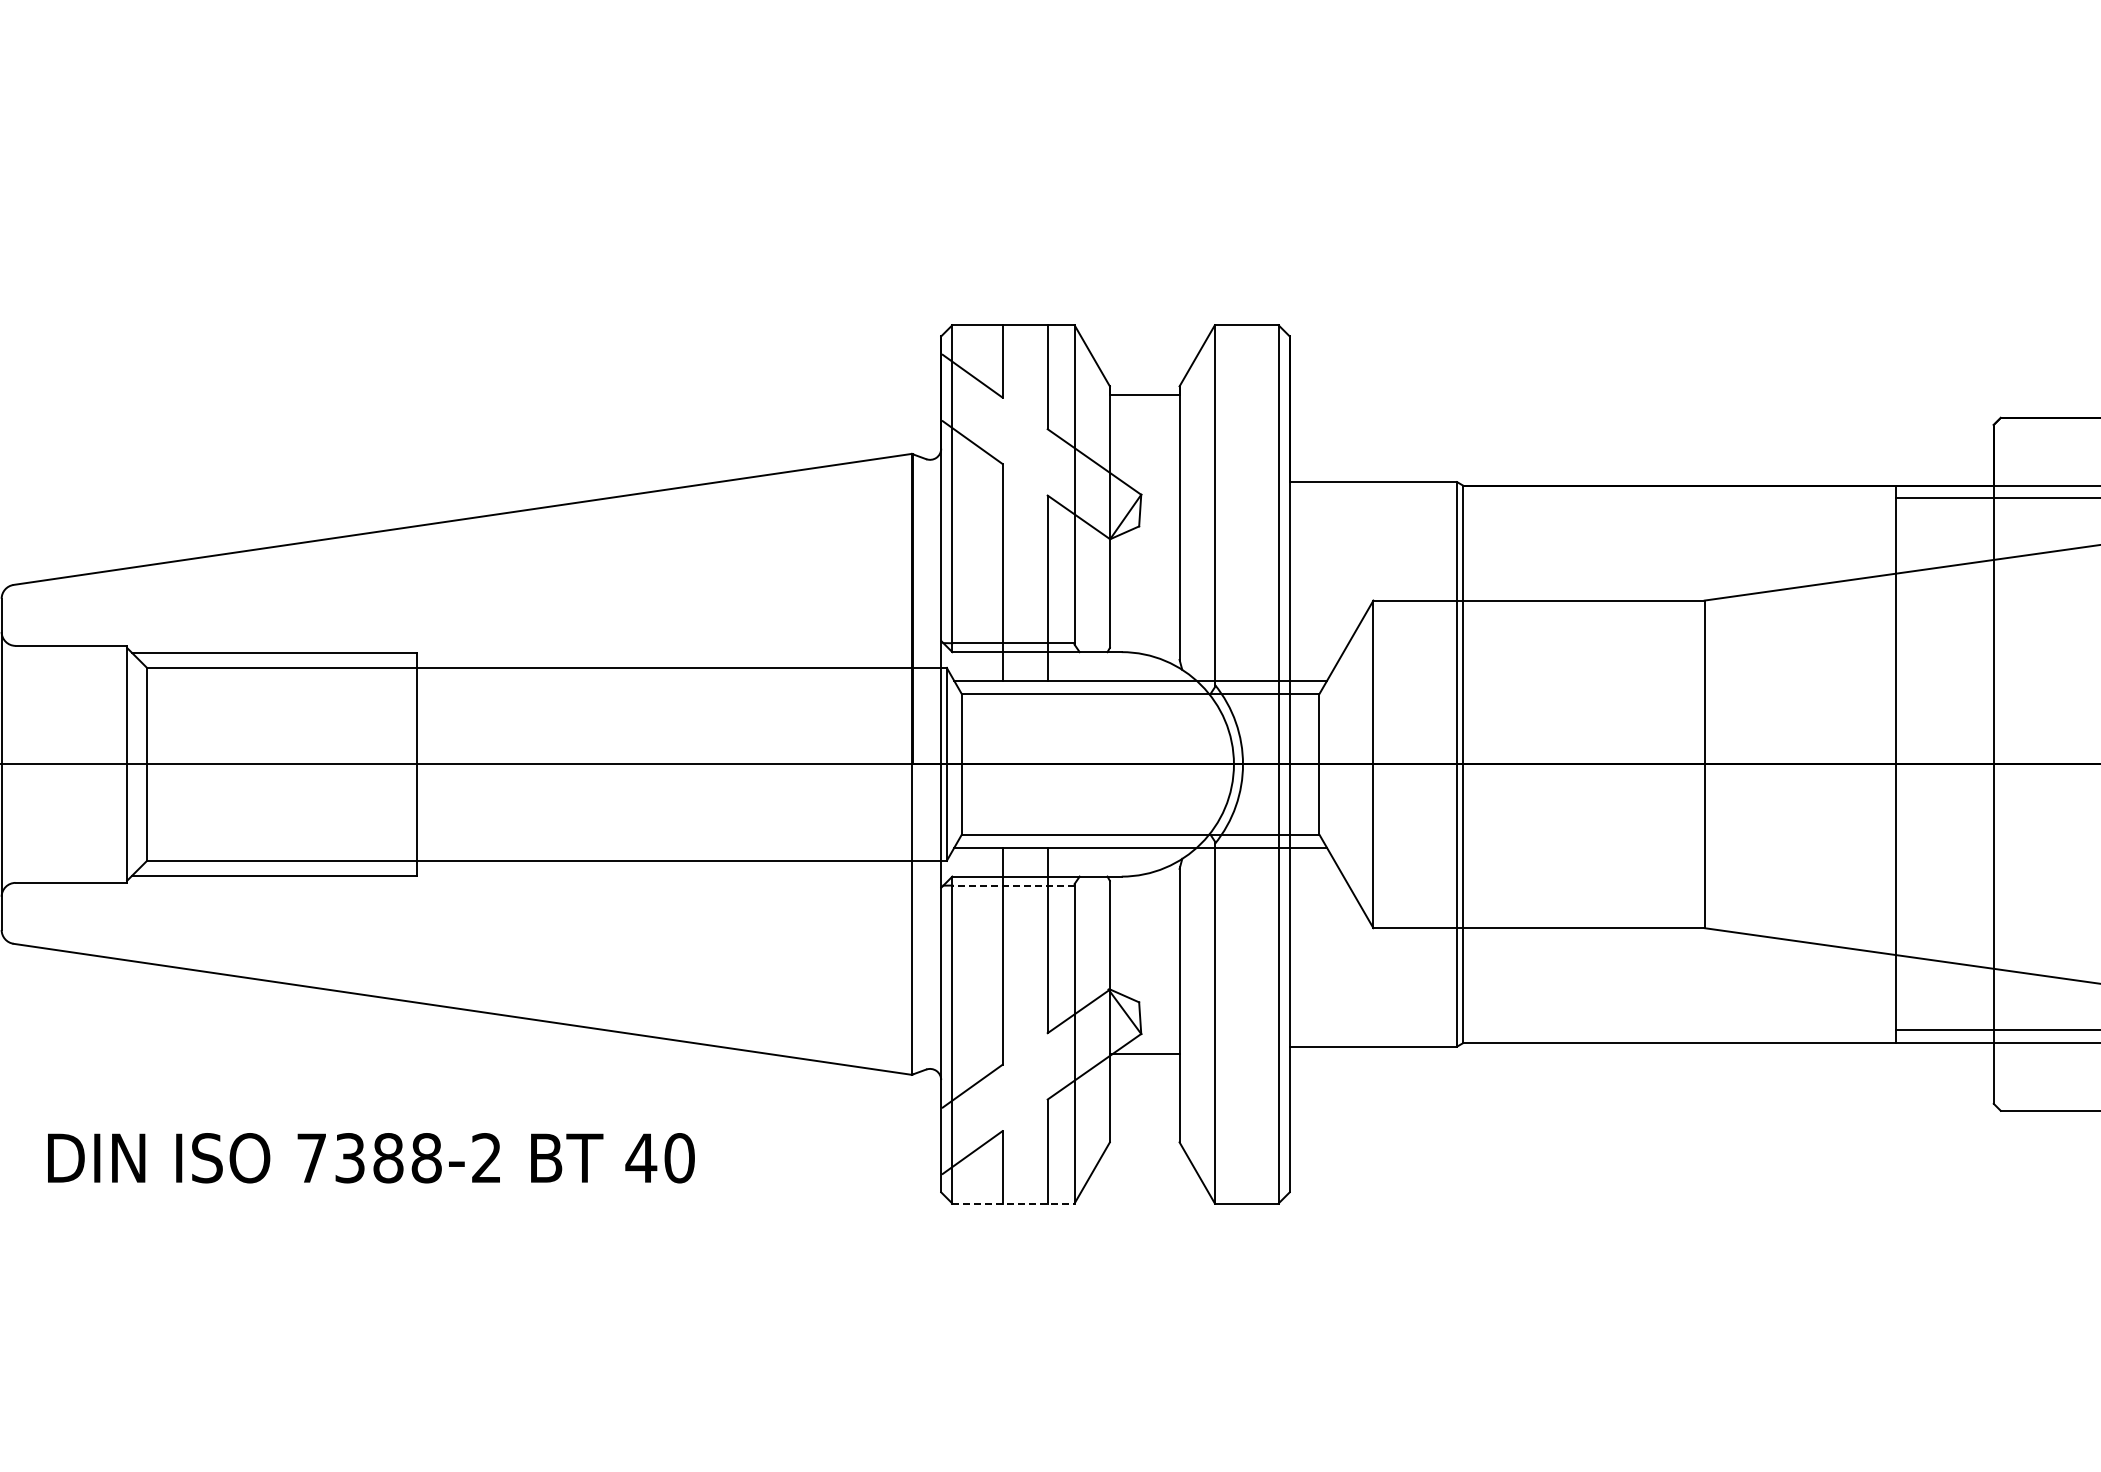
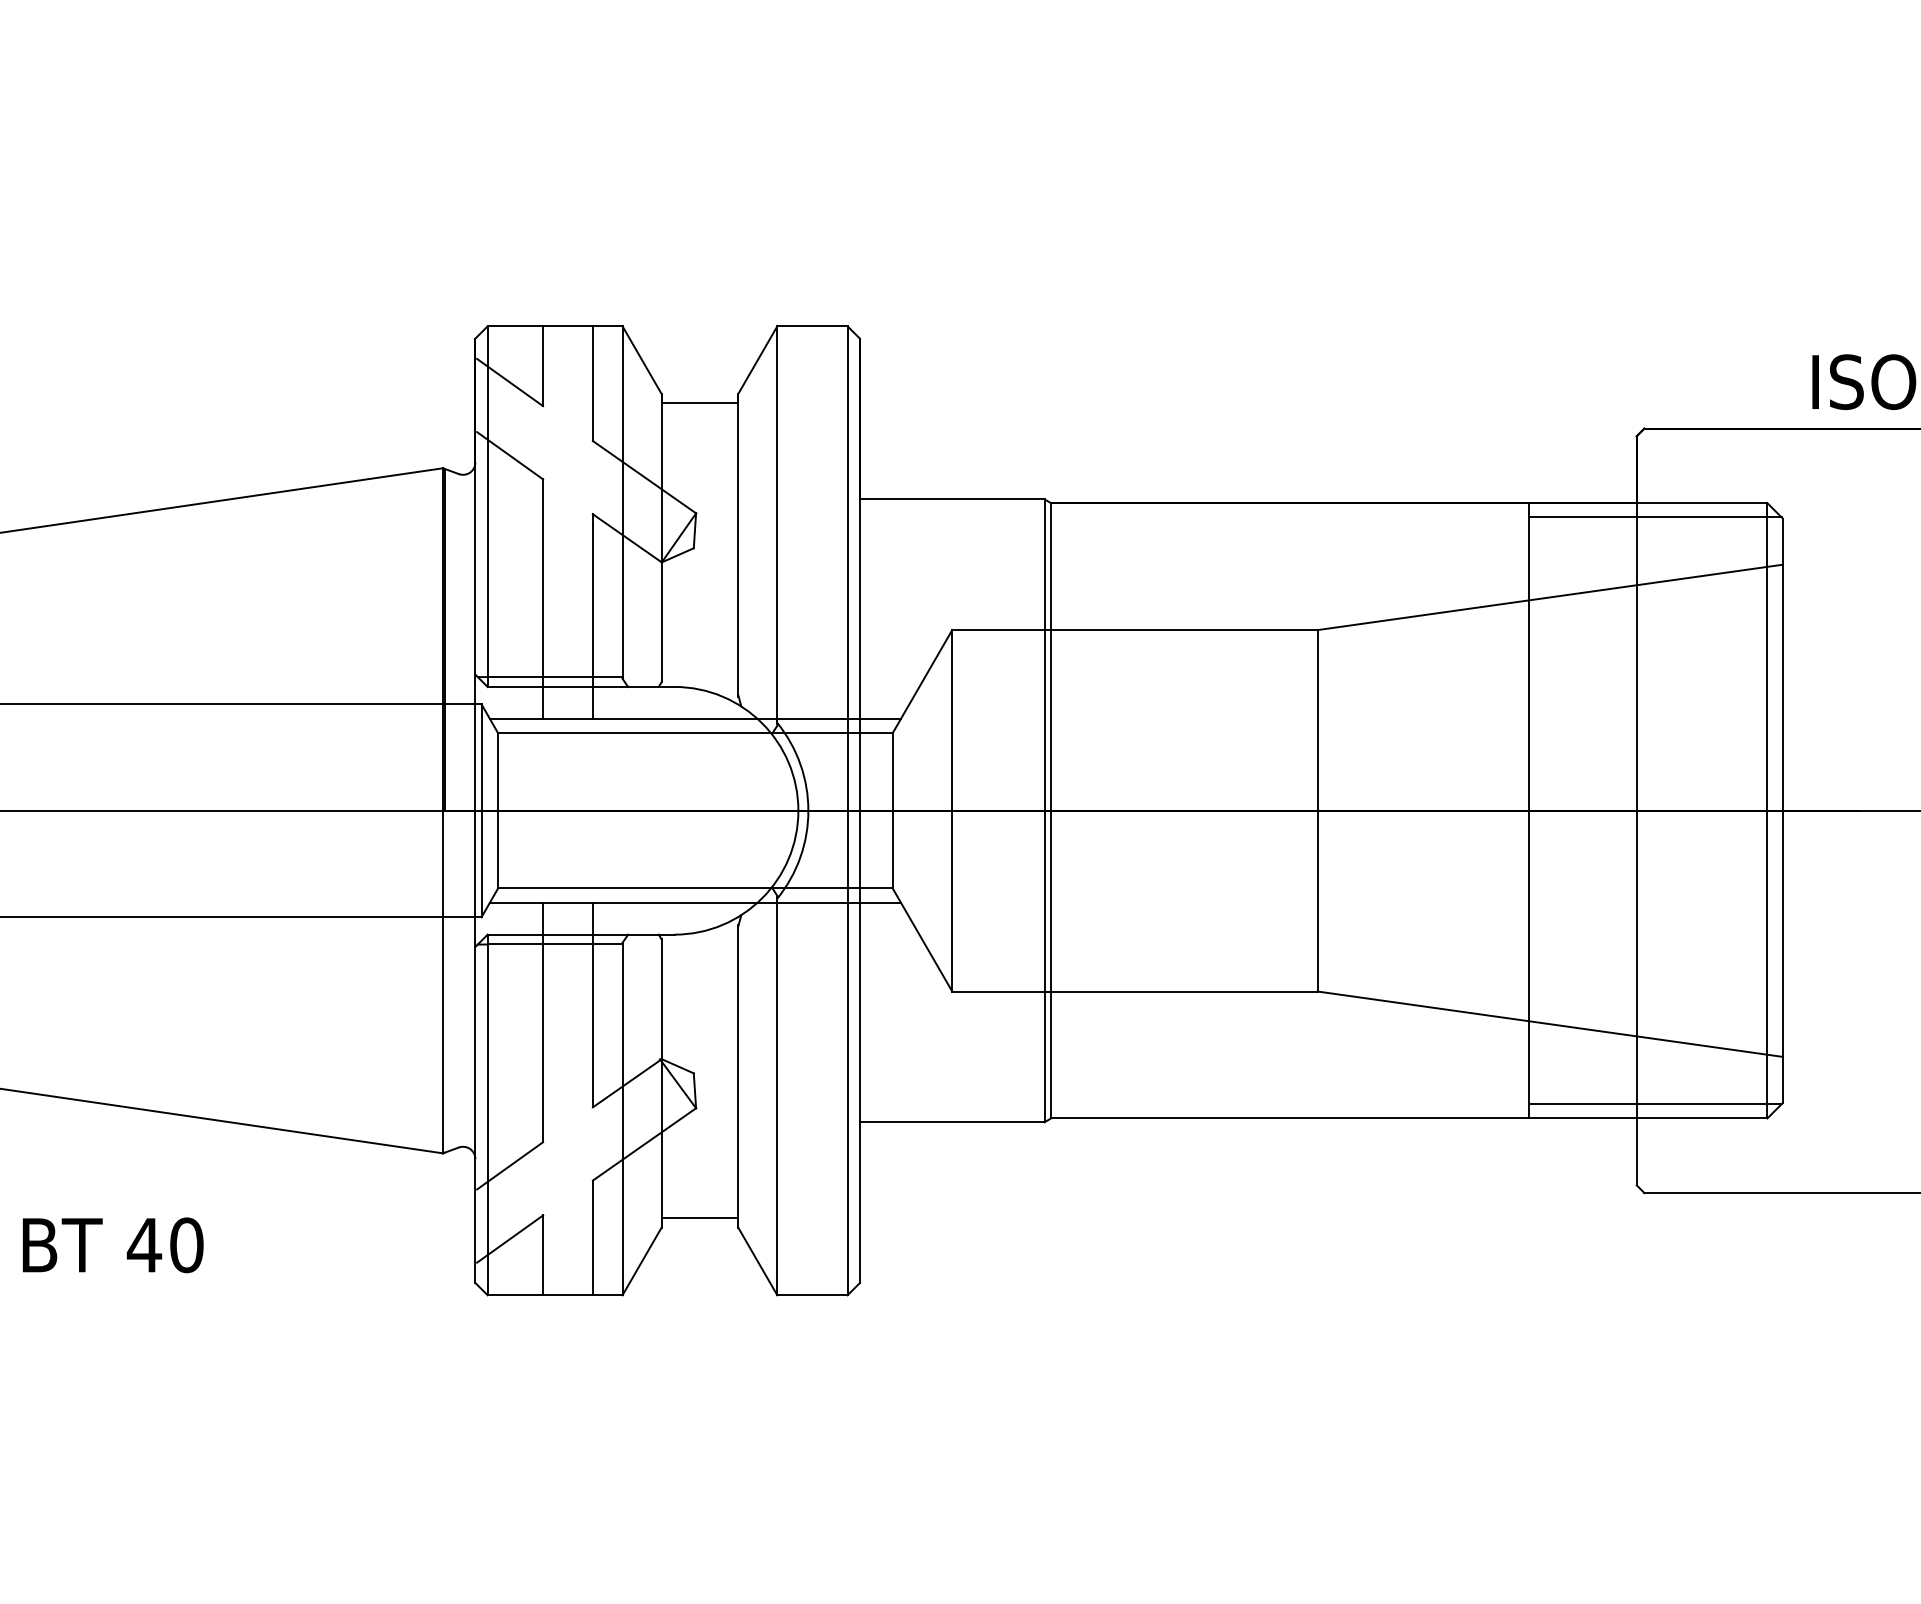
line: (1012, 885) -> (554, 944), dashed -> solid
line: (1144, 1053) -> (699, 1218), moved
line: (1013, 1203) -> (555, 1295), dashed -> solid

